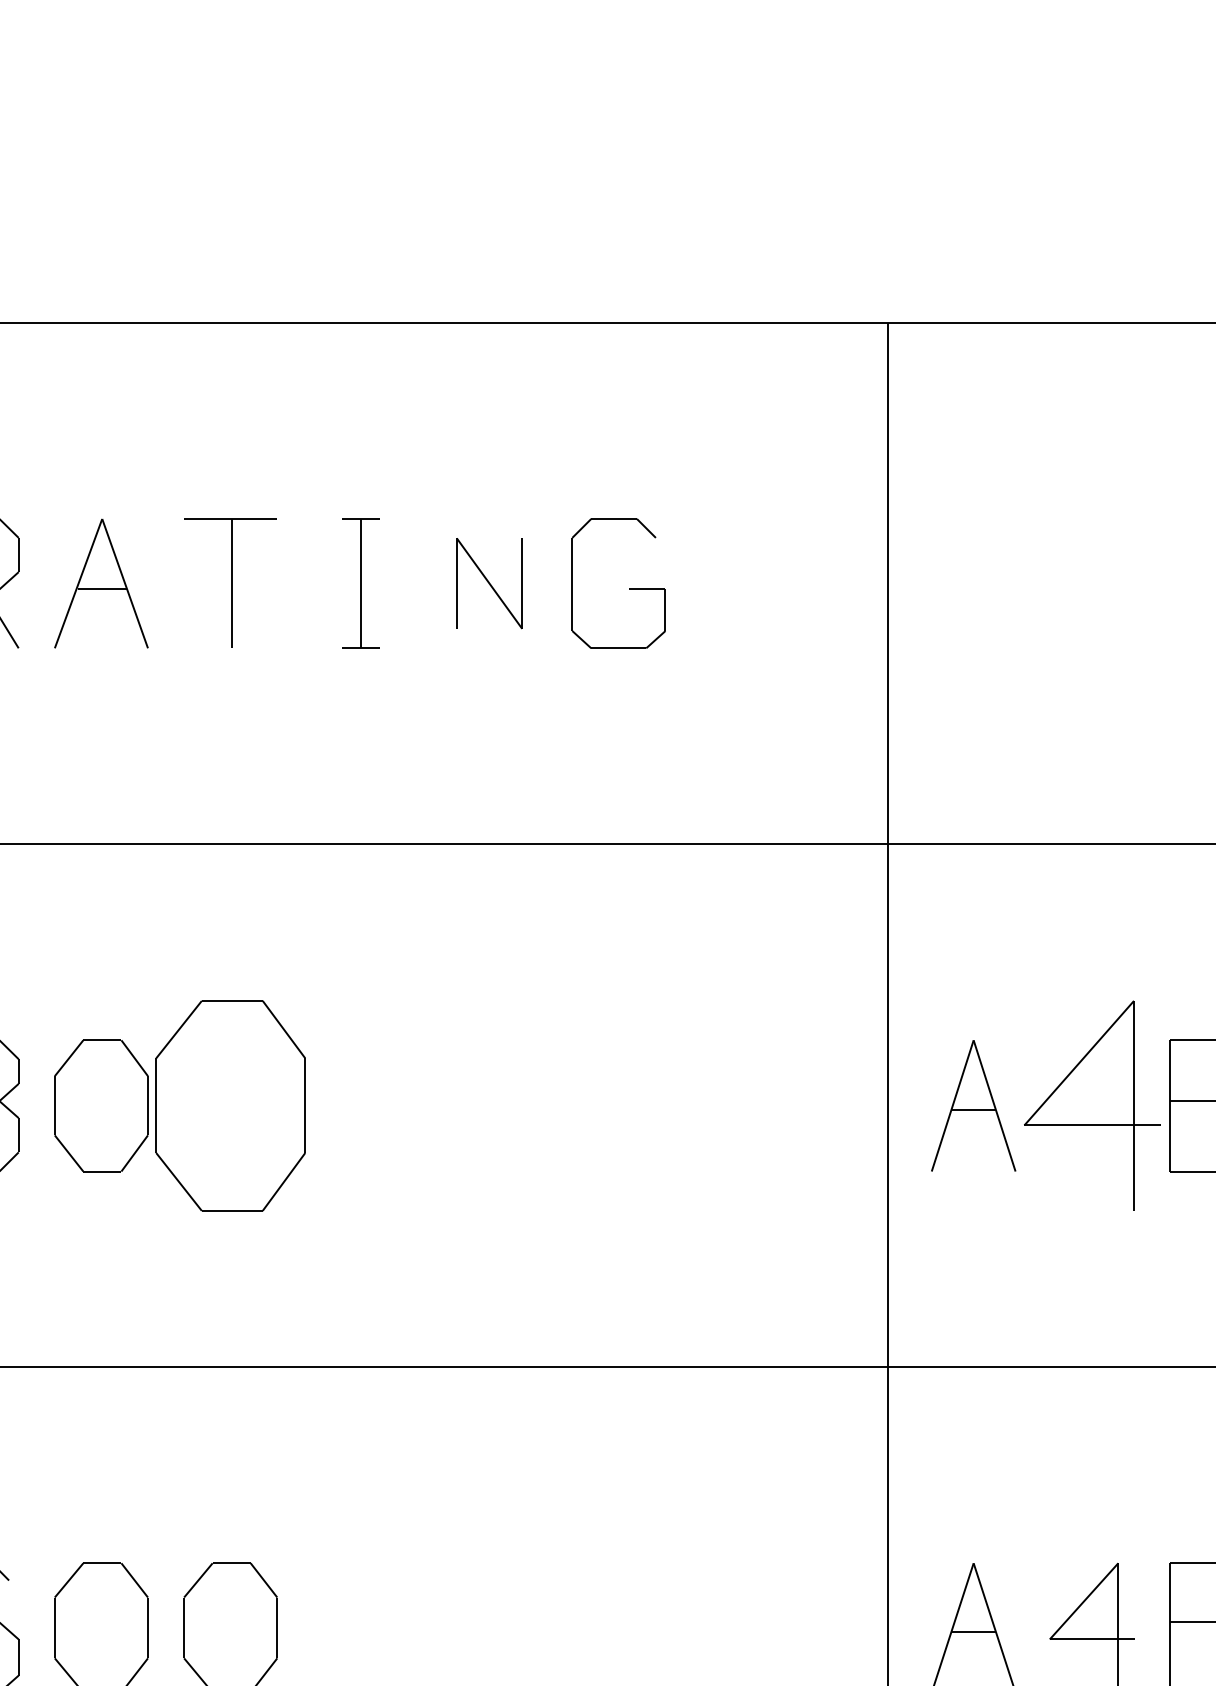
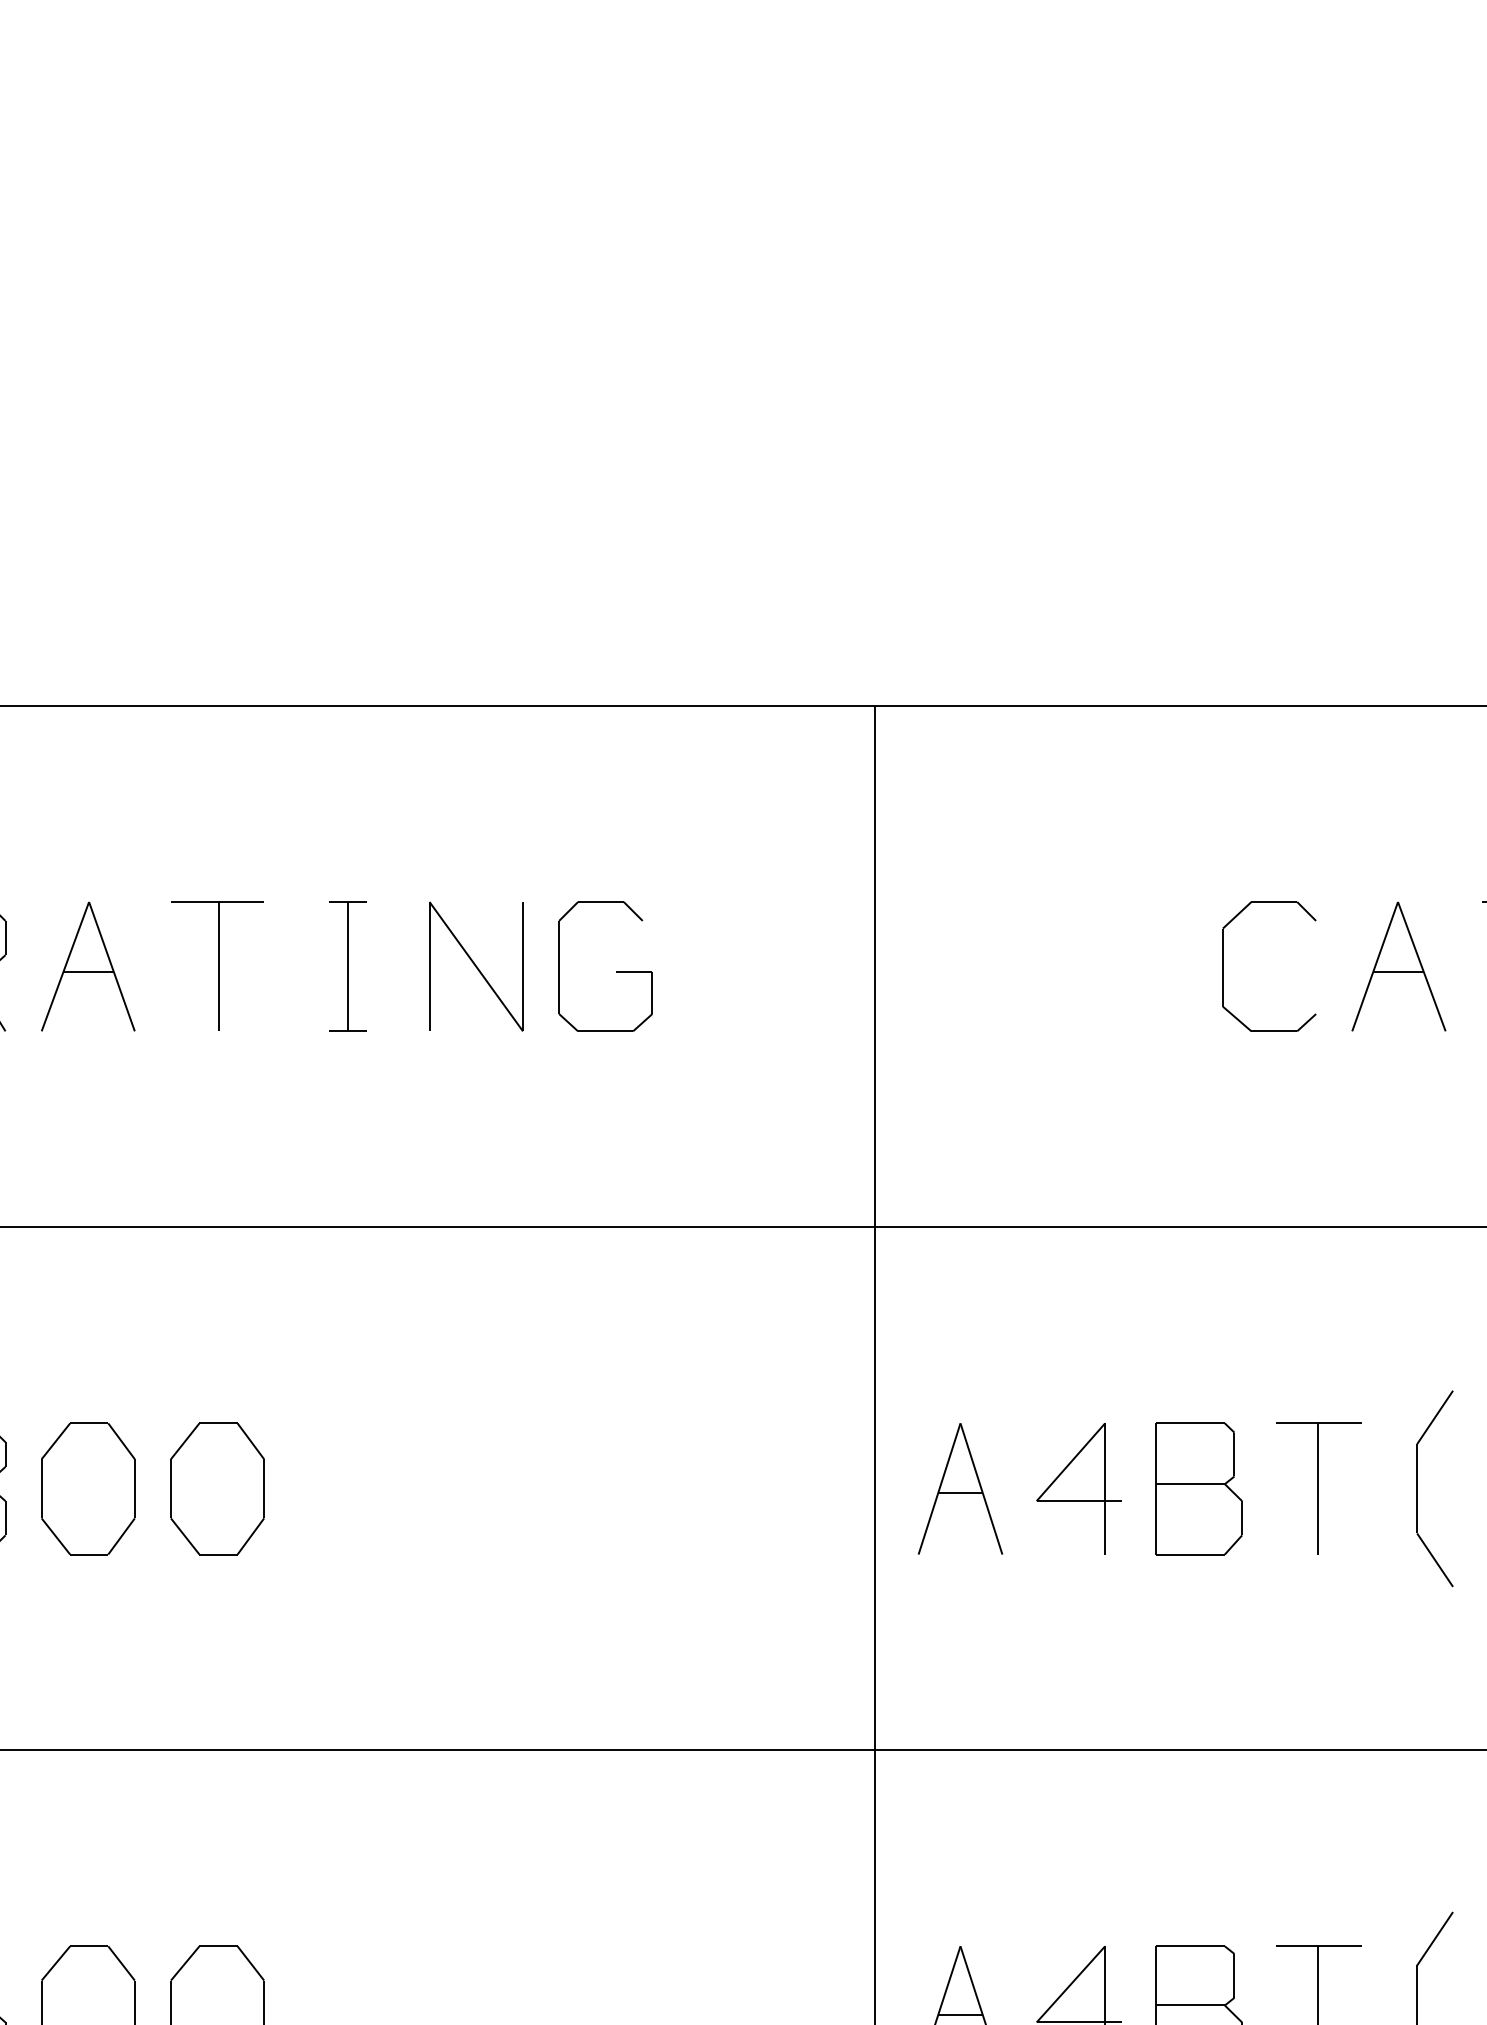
part: (489, 583) -> (476, 966), size x1.43
part: (230, 1105) -> (217, 1488), size x0.62
part: (1091, 1105) -> (1078, 1488), size x0.62

